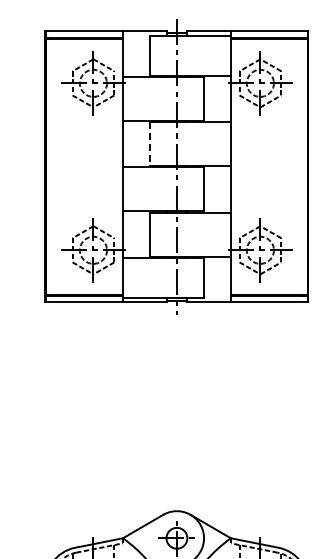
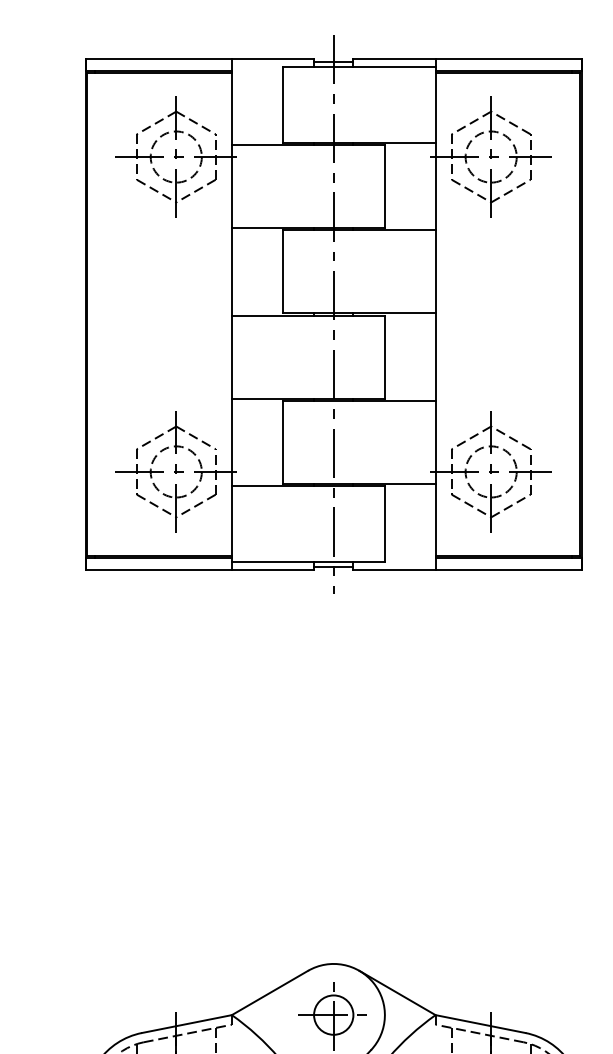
line: (149, 144) -> (281, 272), dashed -> solid

